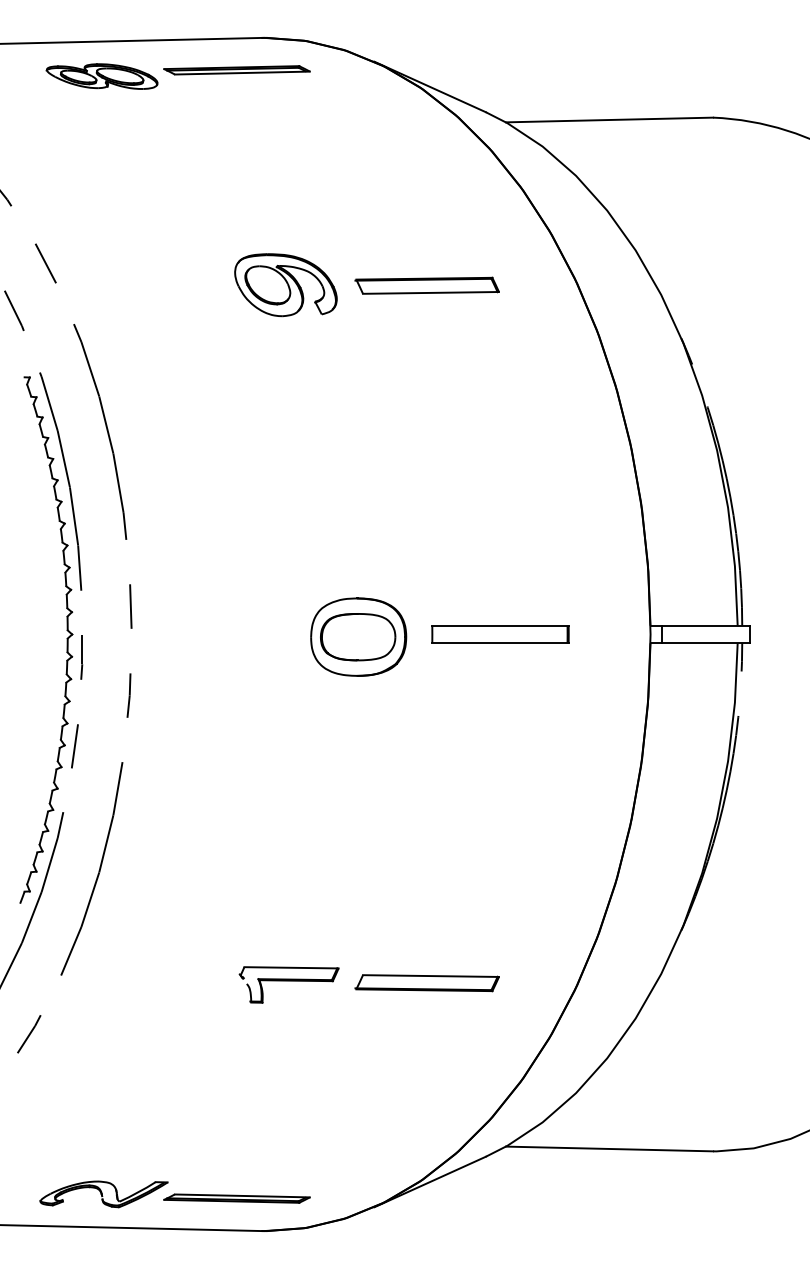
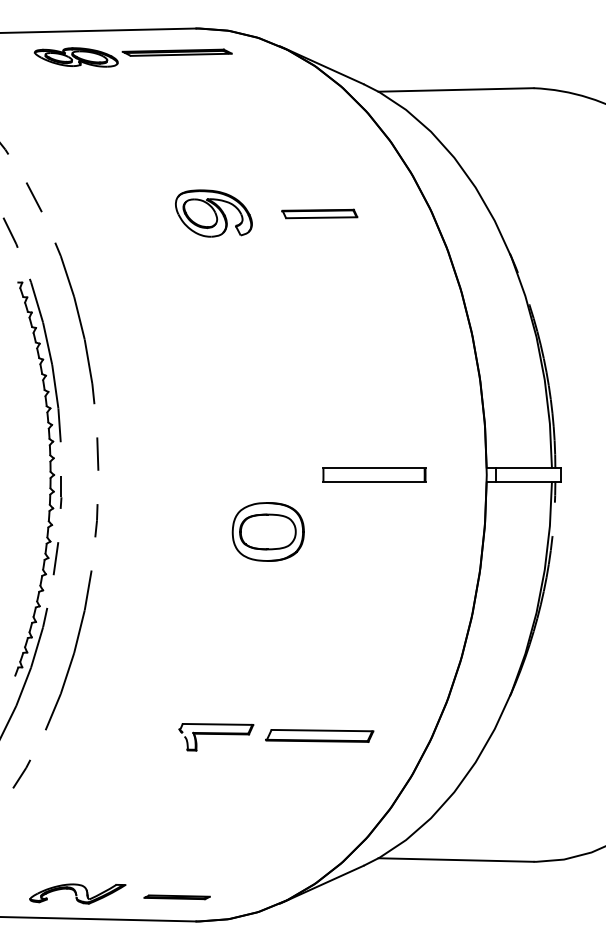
part: (427, 285) -> (319, 213), size x0.7
part: (357, 636) -> (267, 531), moved
part: (235, 1199) -> (176, 897), size x0.6

